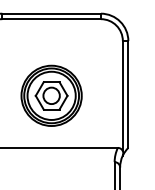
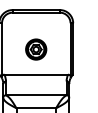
part: (49, 95) -> (35, 49), size x0.7

